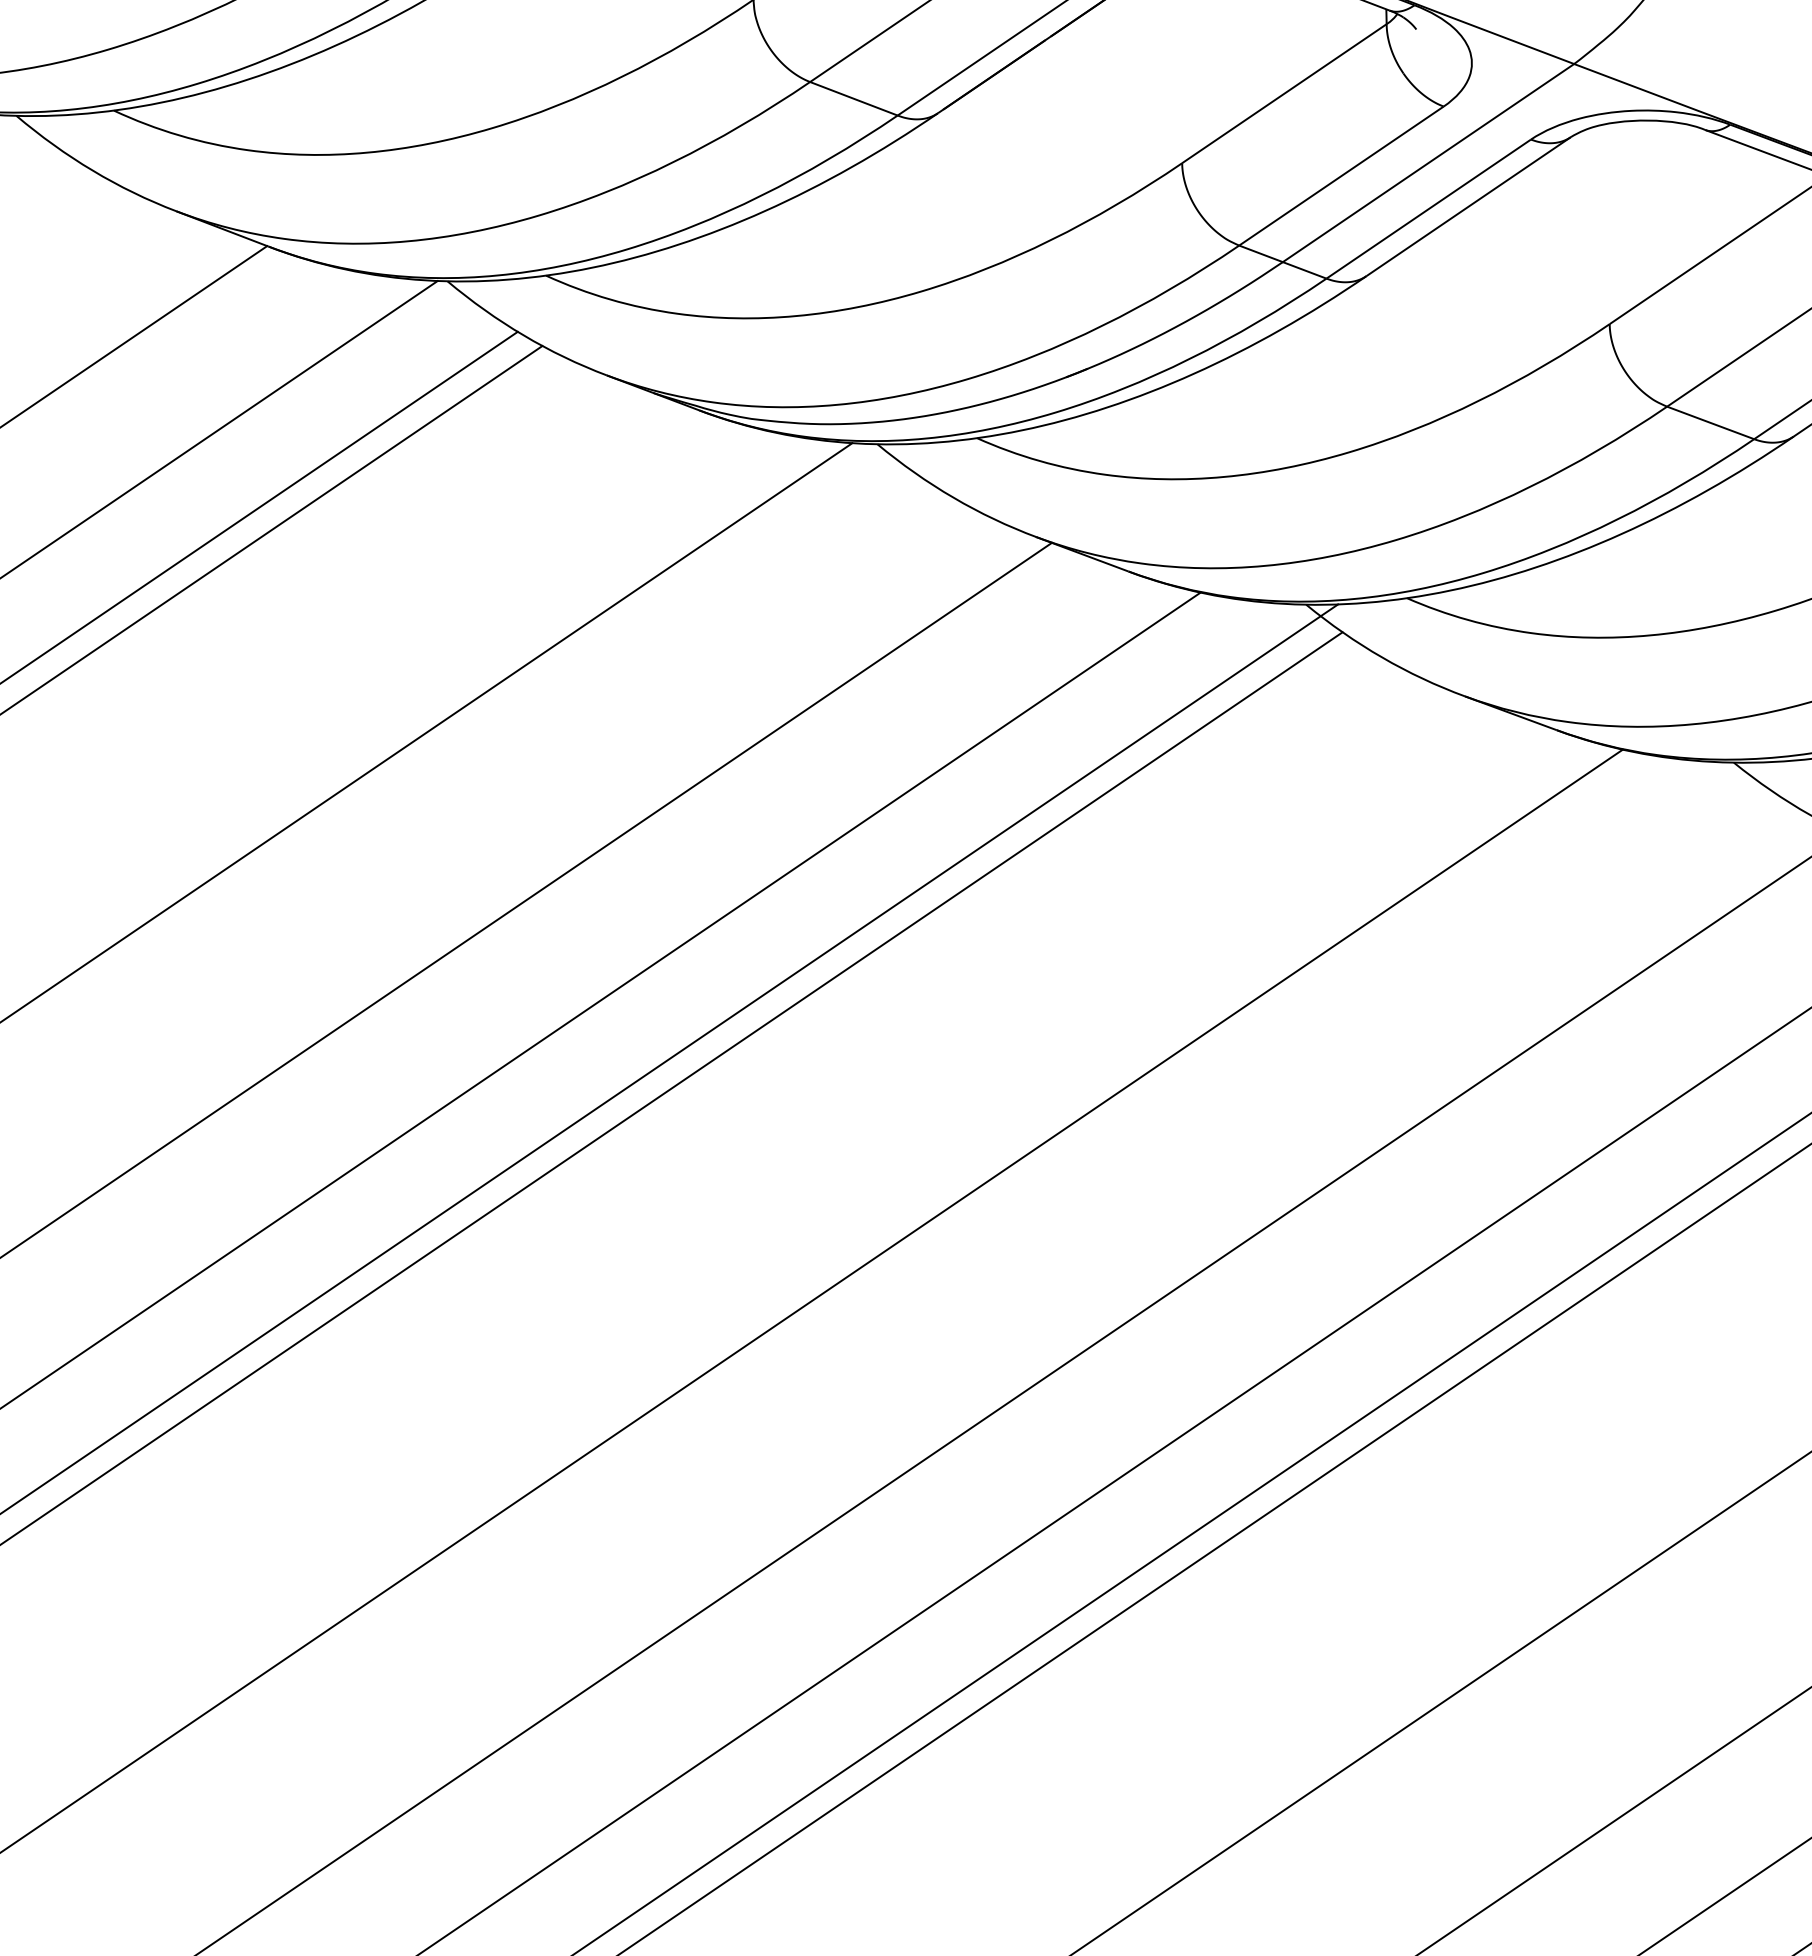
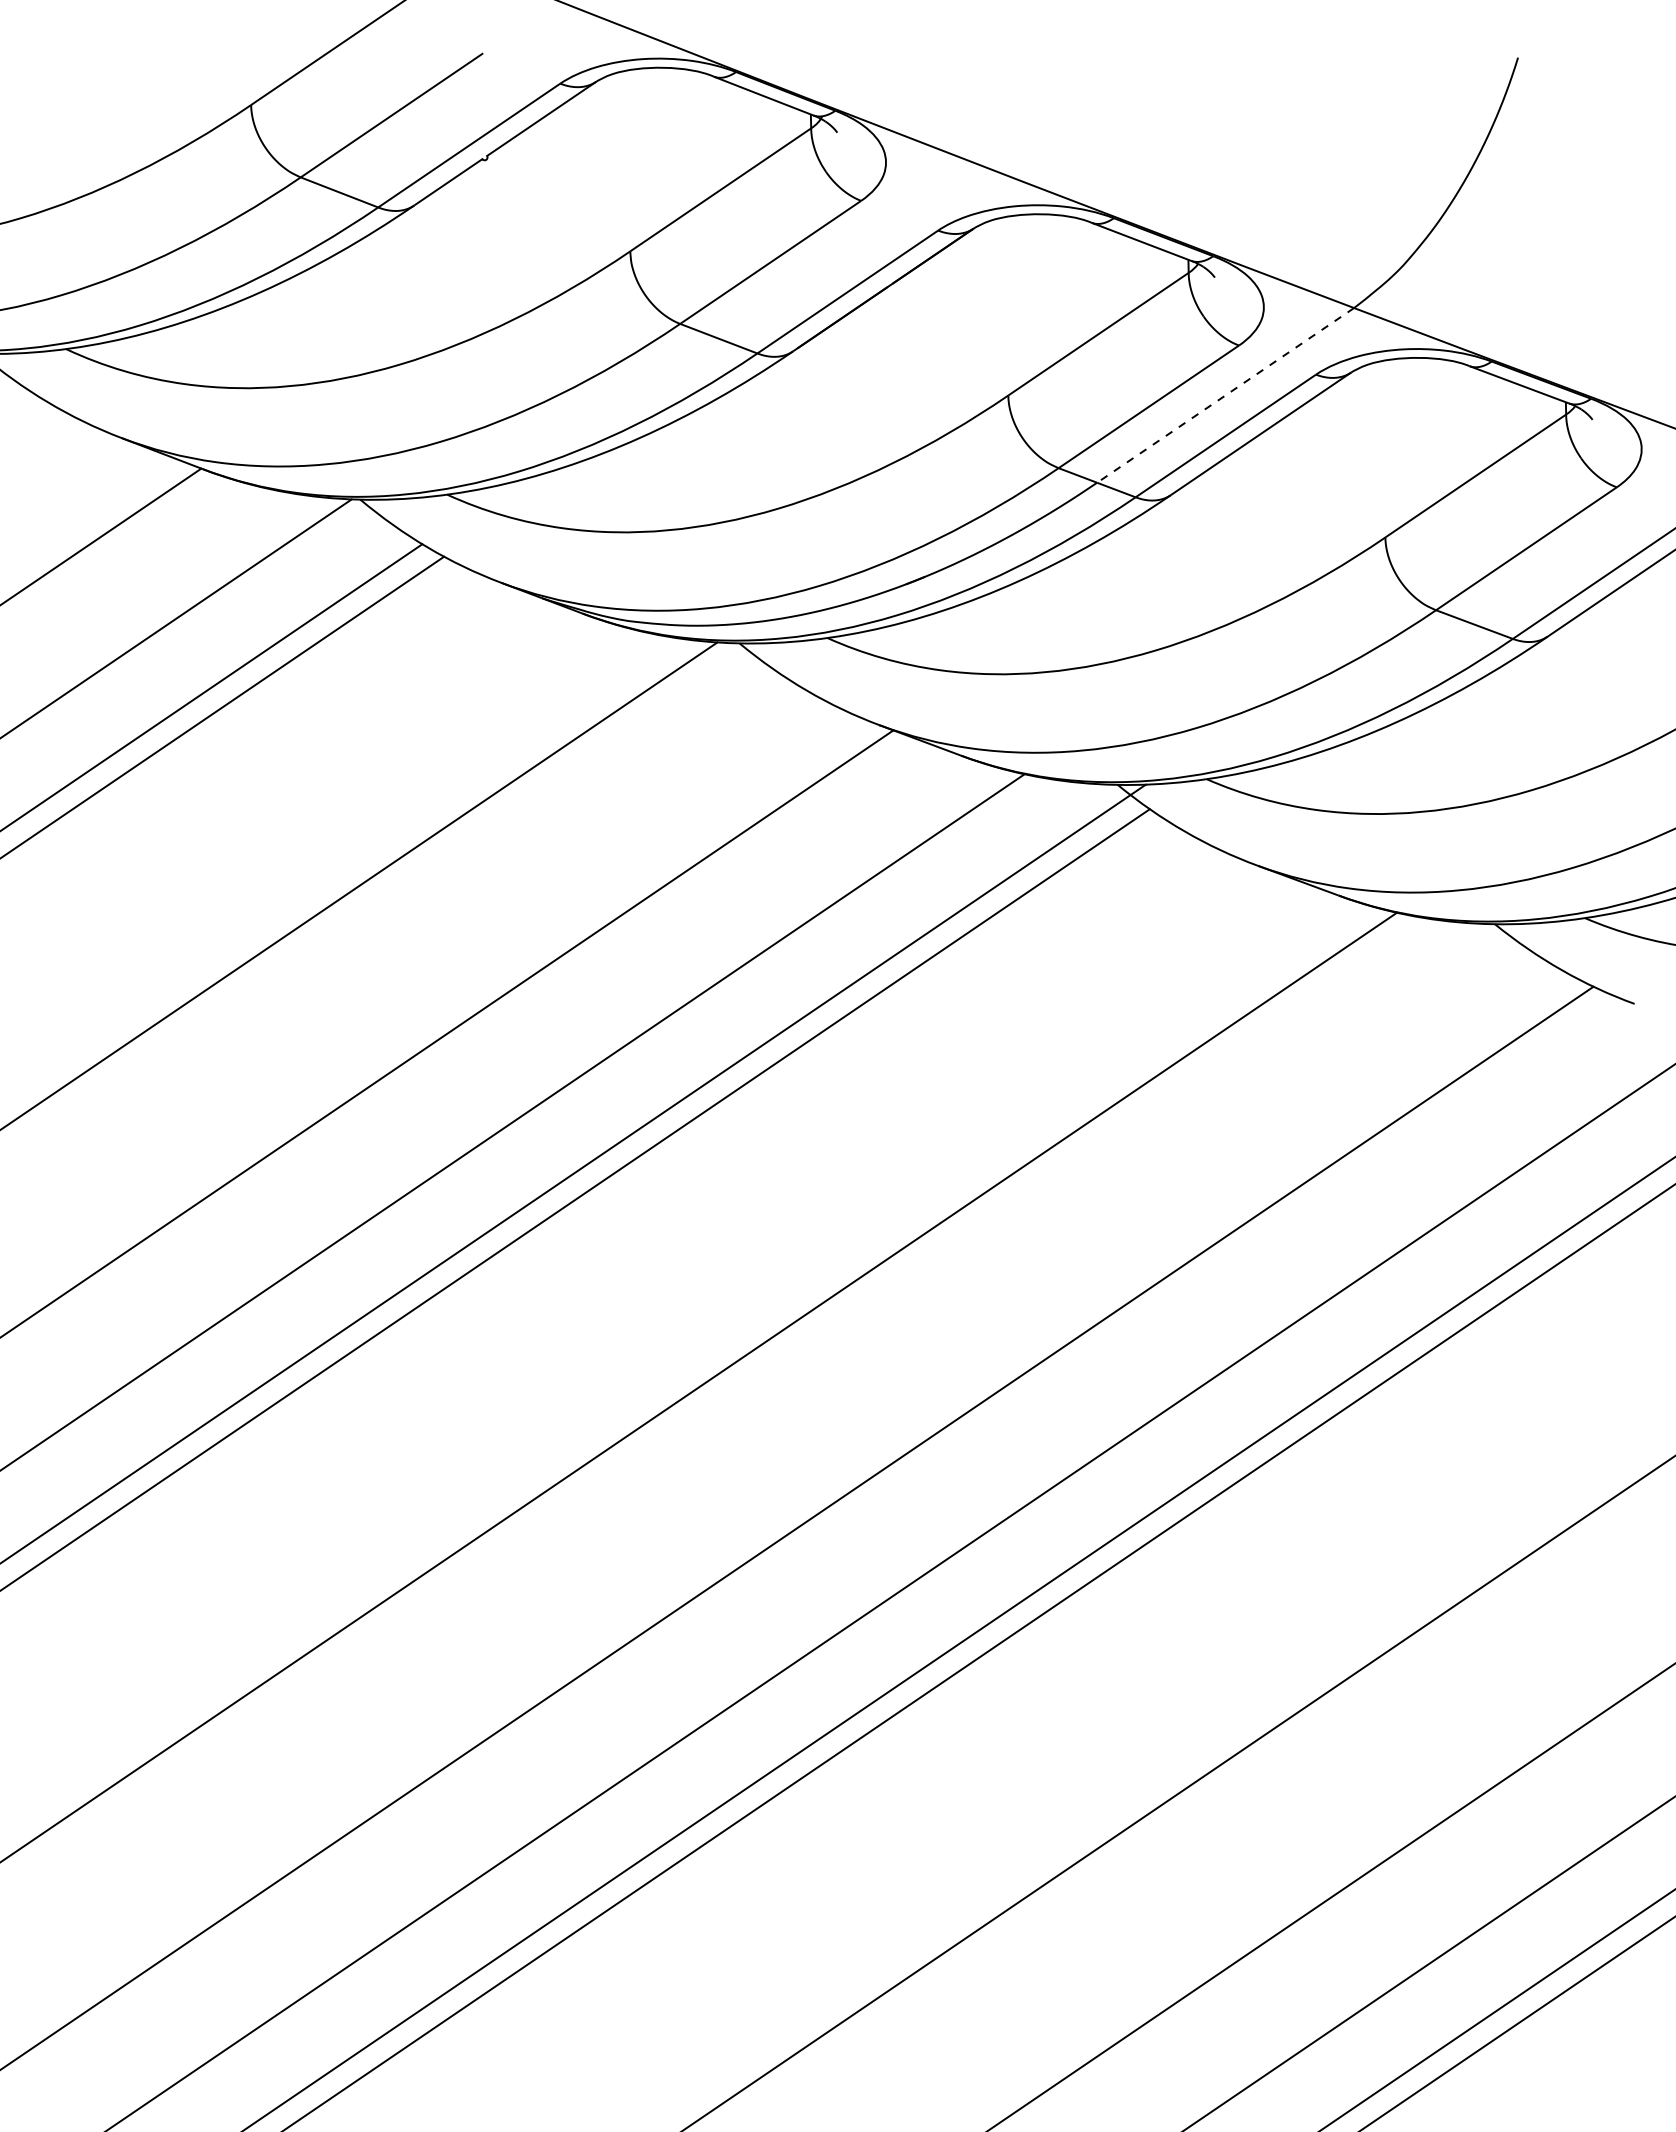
line: (1428, 163) -> (1225, 395), solid -> dashed

